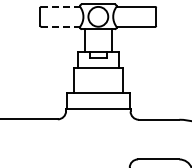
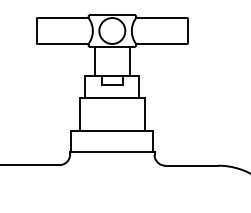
line: (61, 6) -> (64, 17), dashed -> solid
line: (61, 26) -> (64, 43), dashed -> solid

